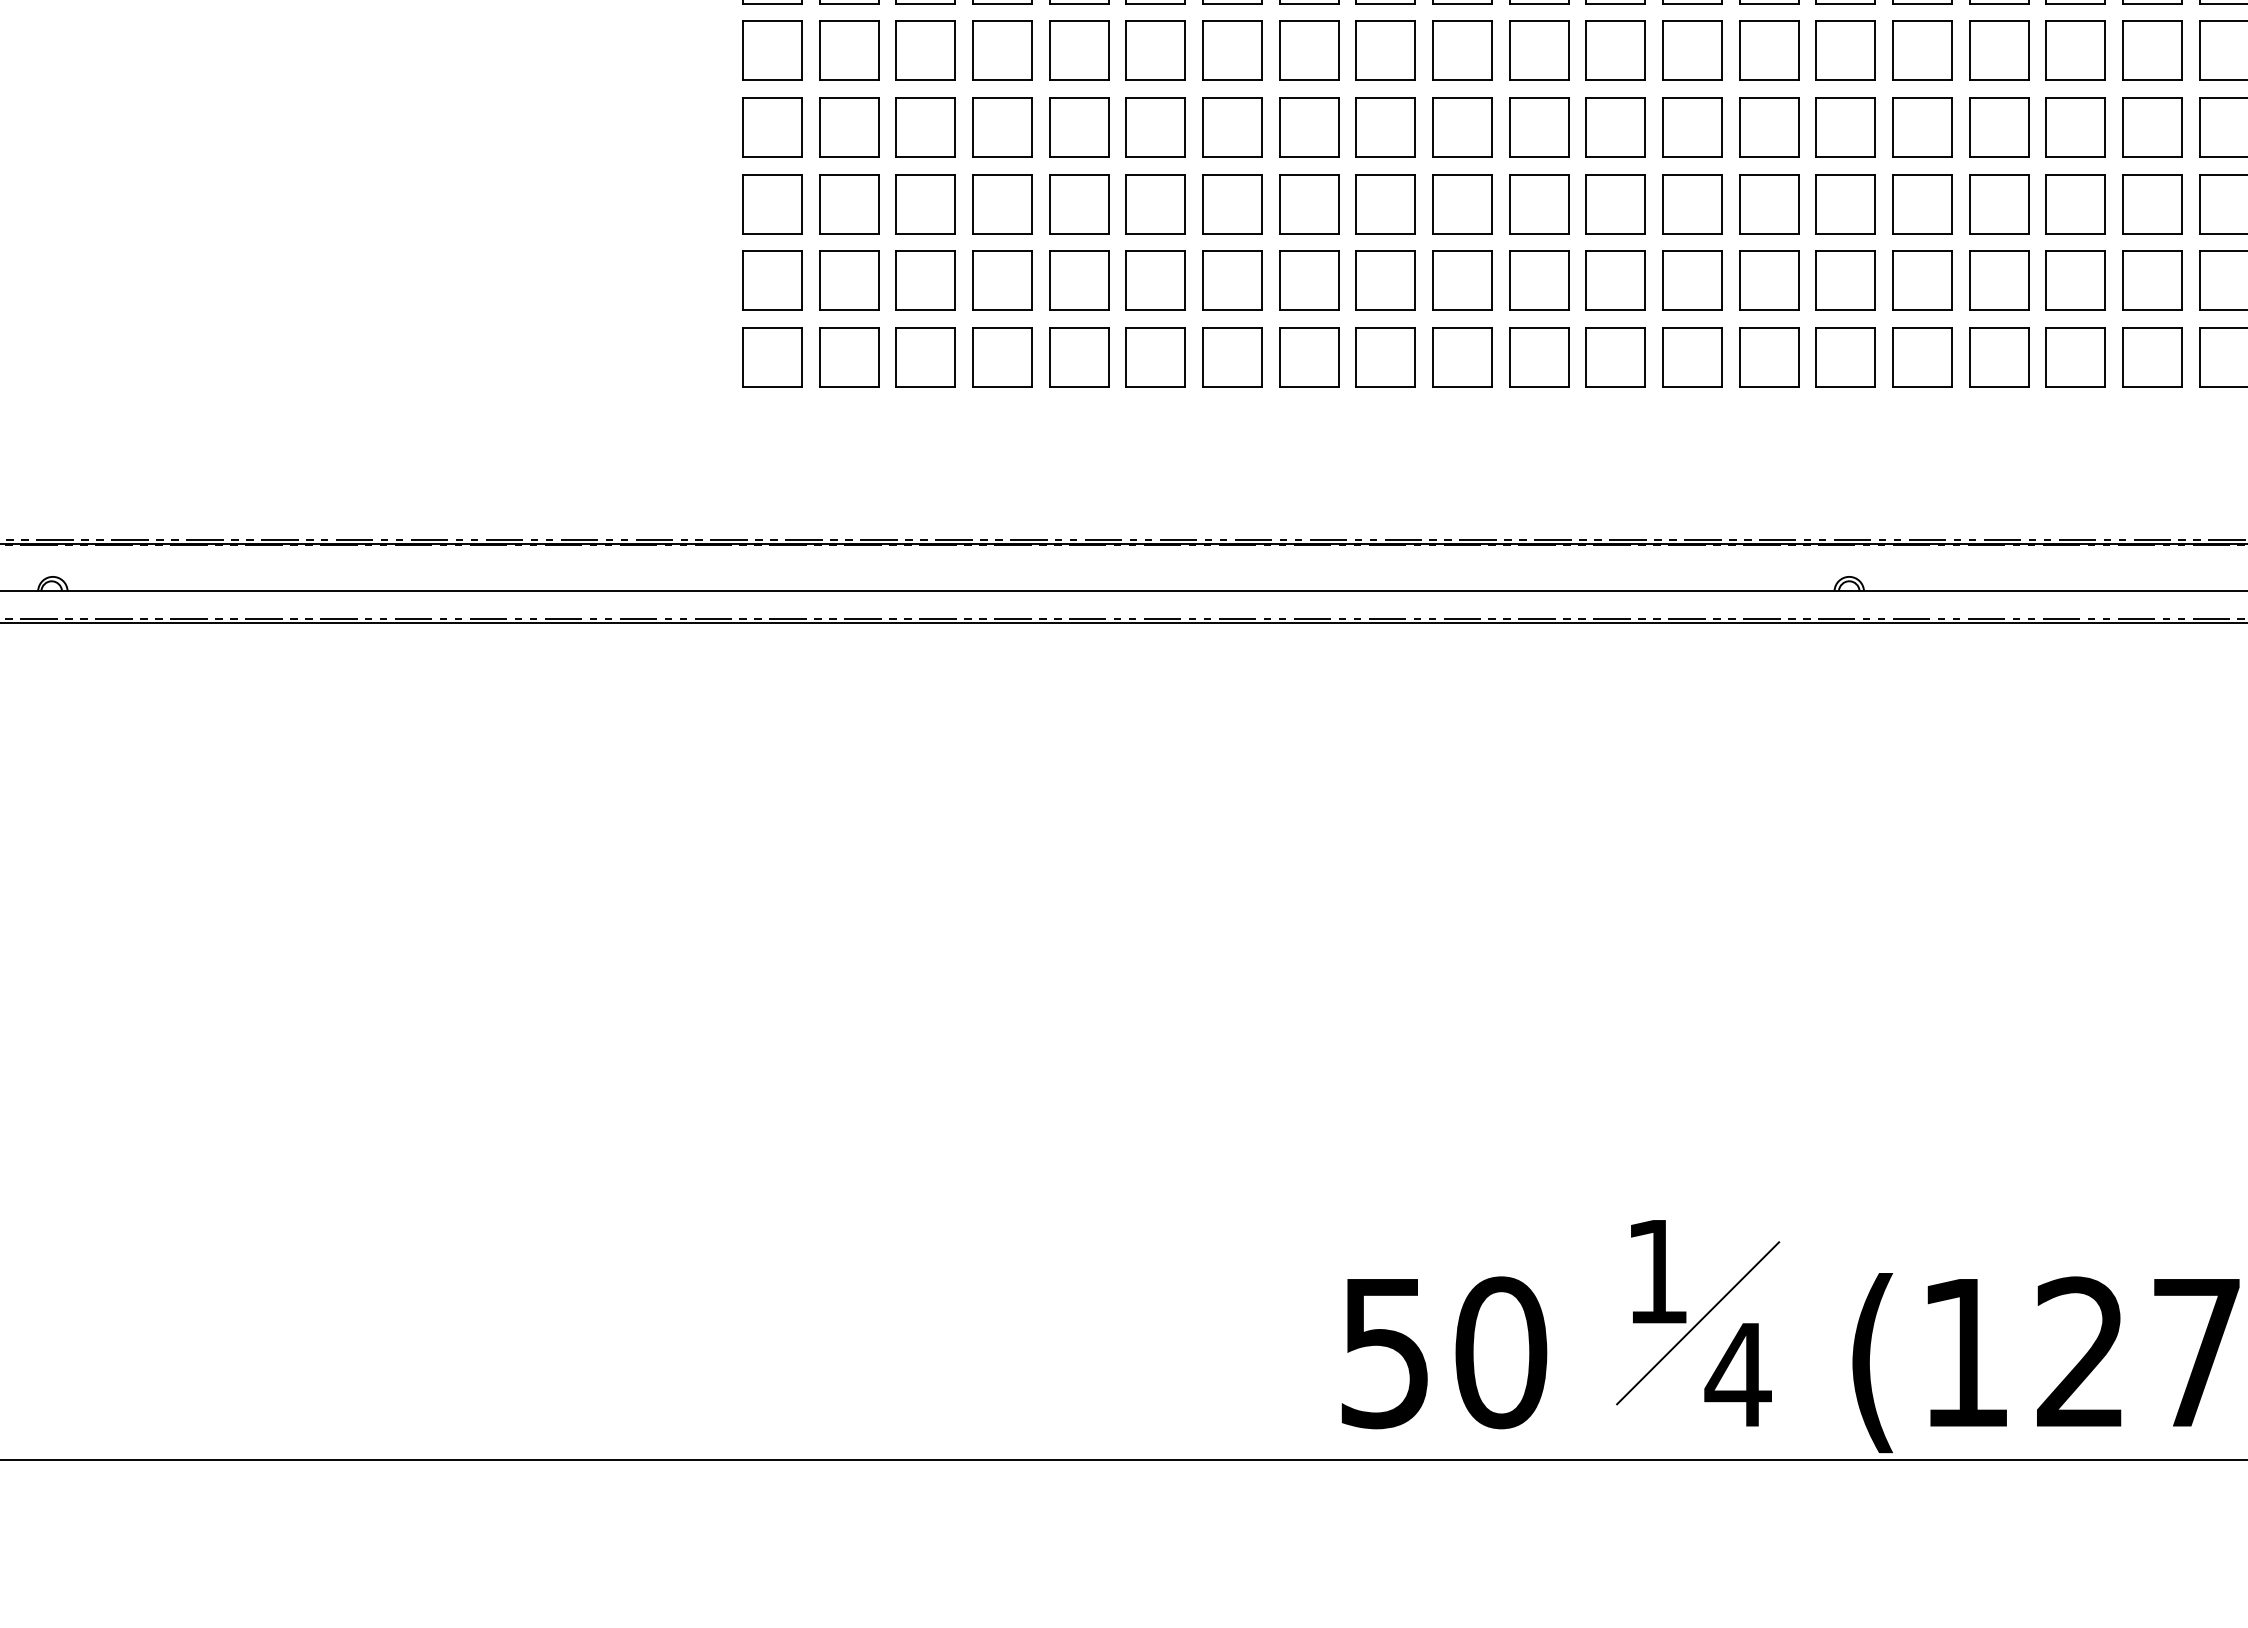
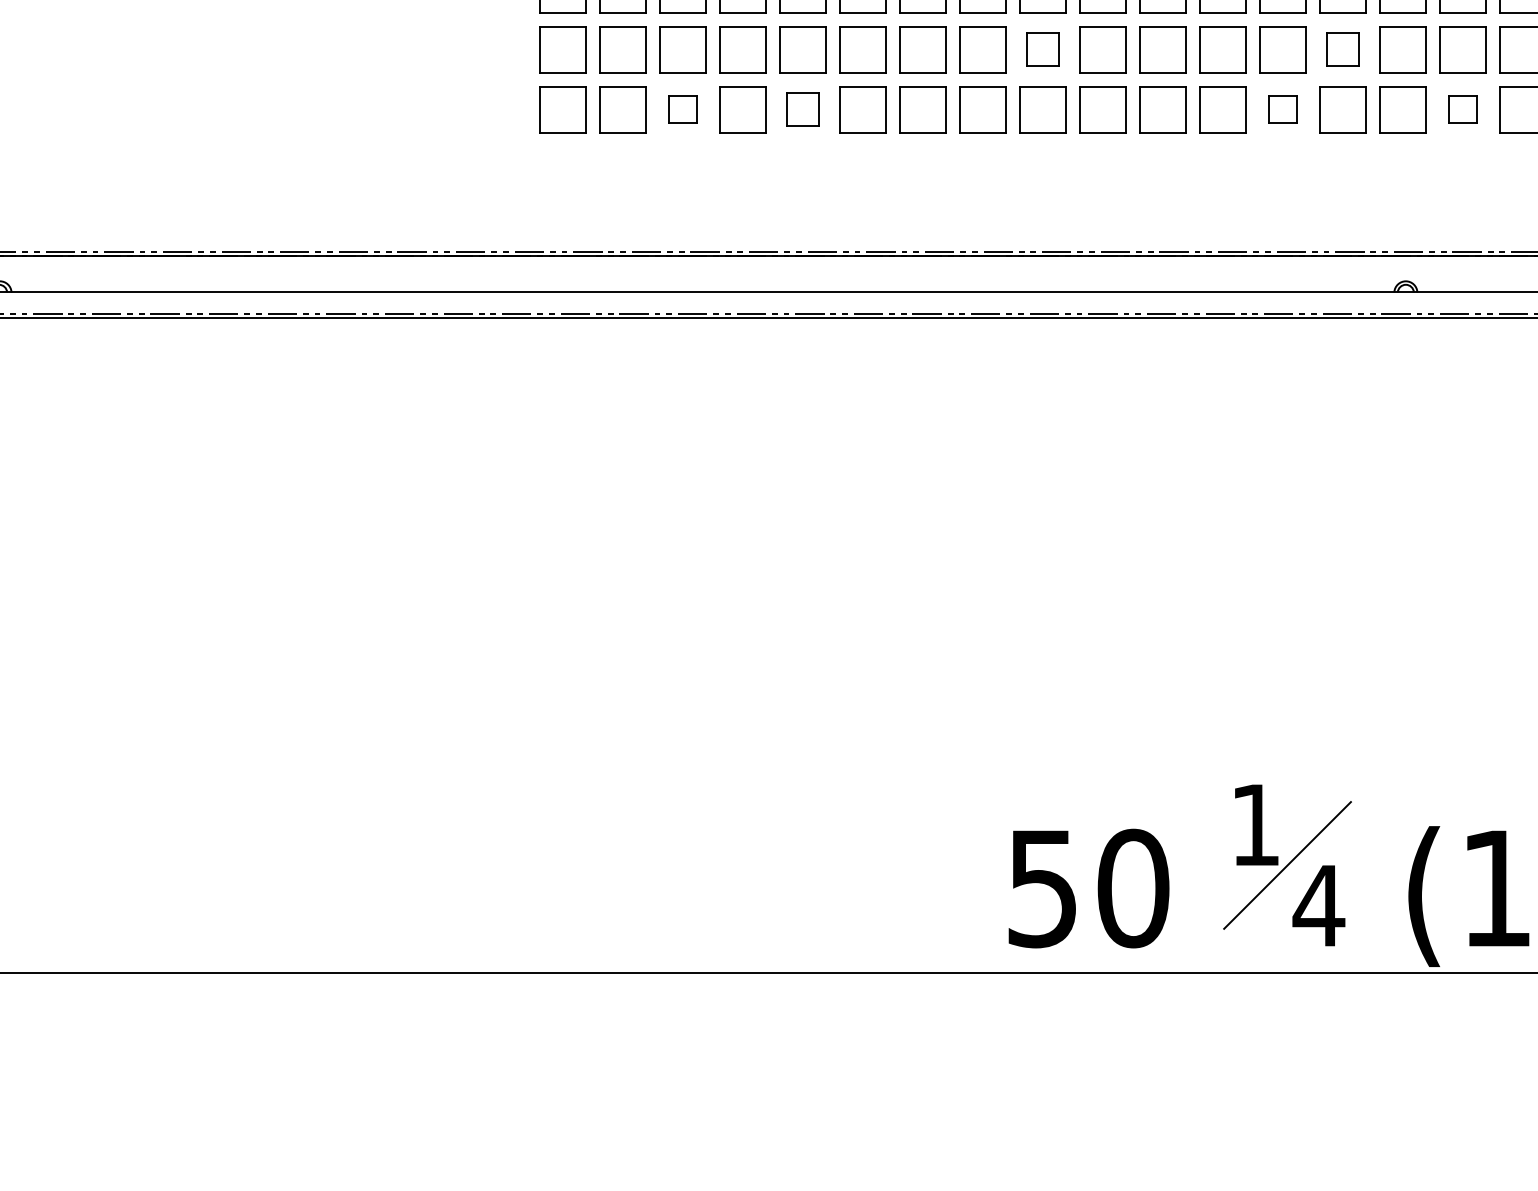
part: (1385, 280) -> (1042, 49), size x0.7
part: (1769, 280) -> (1343, 49), size x0.7
part: (925, 357) -> (682, 109), size x0.6
part: (1079, 357) -> (803, 109), size x0.7
part: (1692, 357) -> (1283, 109), size x0.6
part: (1922, 357) -> (1463, 109), size x0.6

